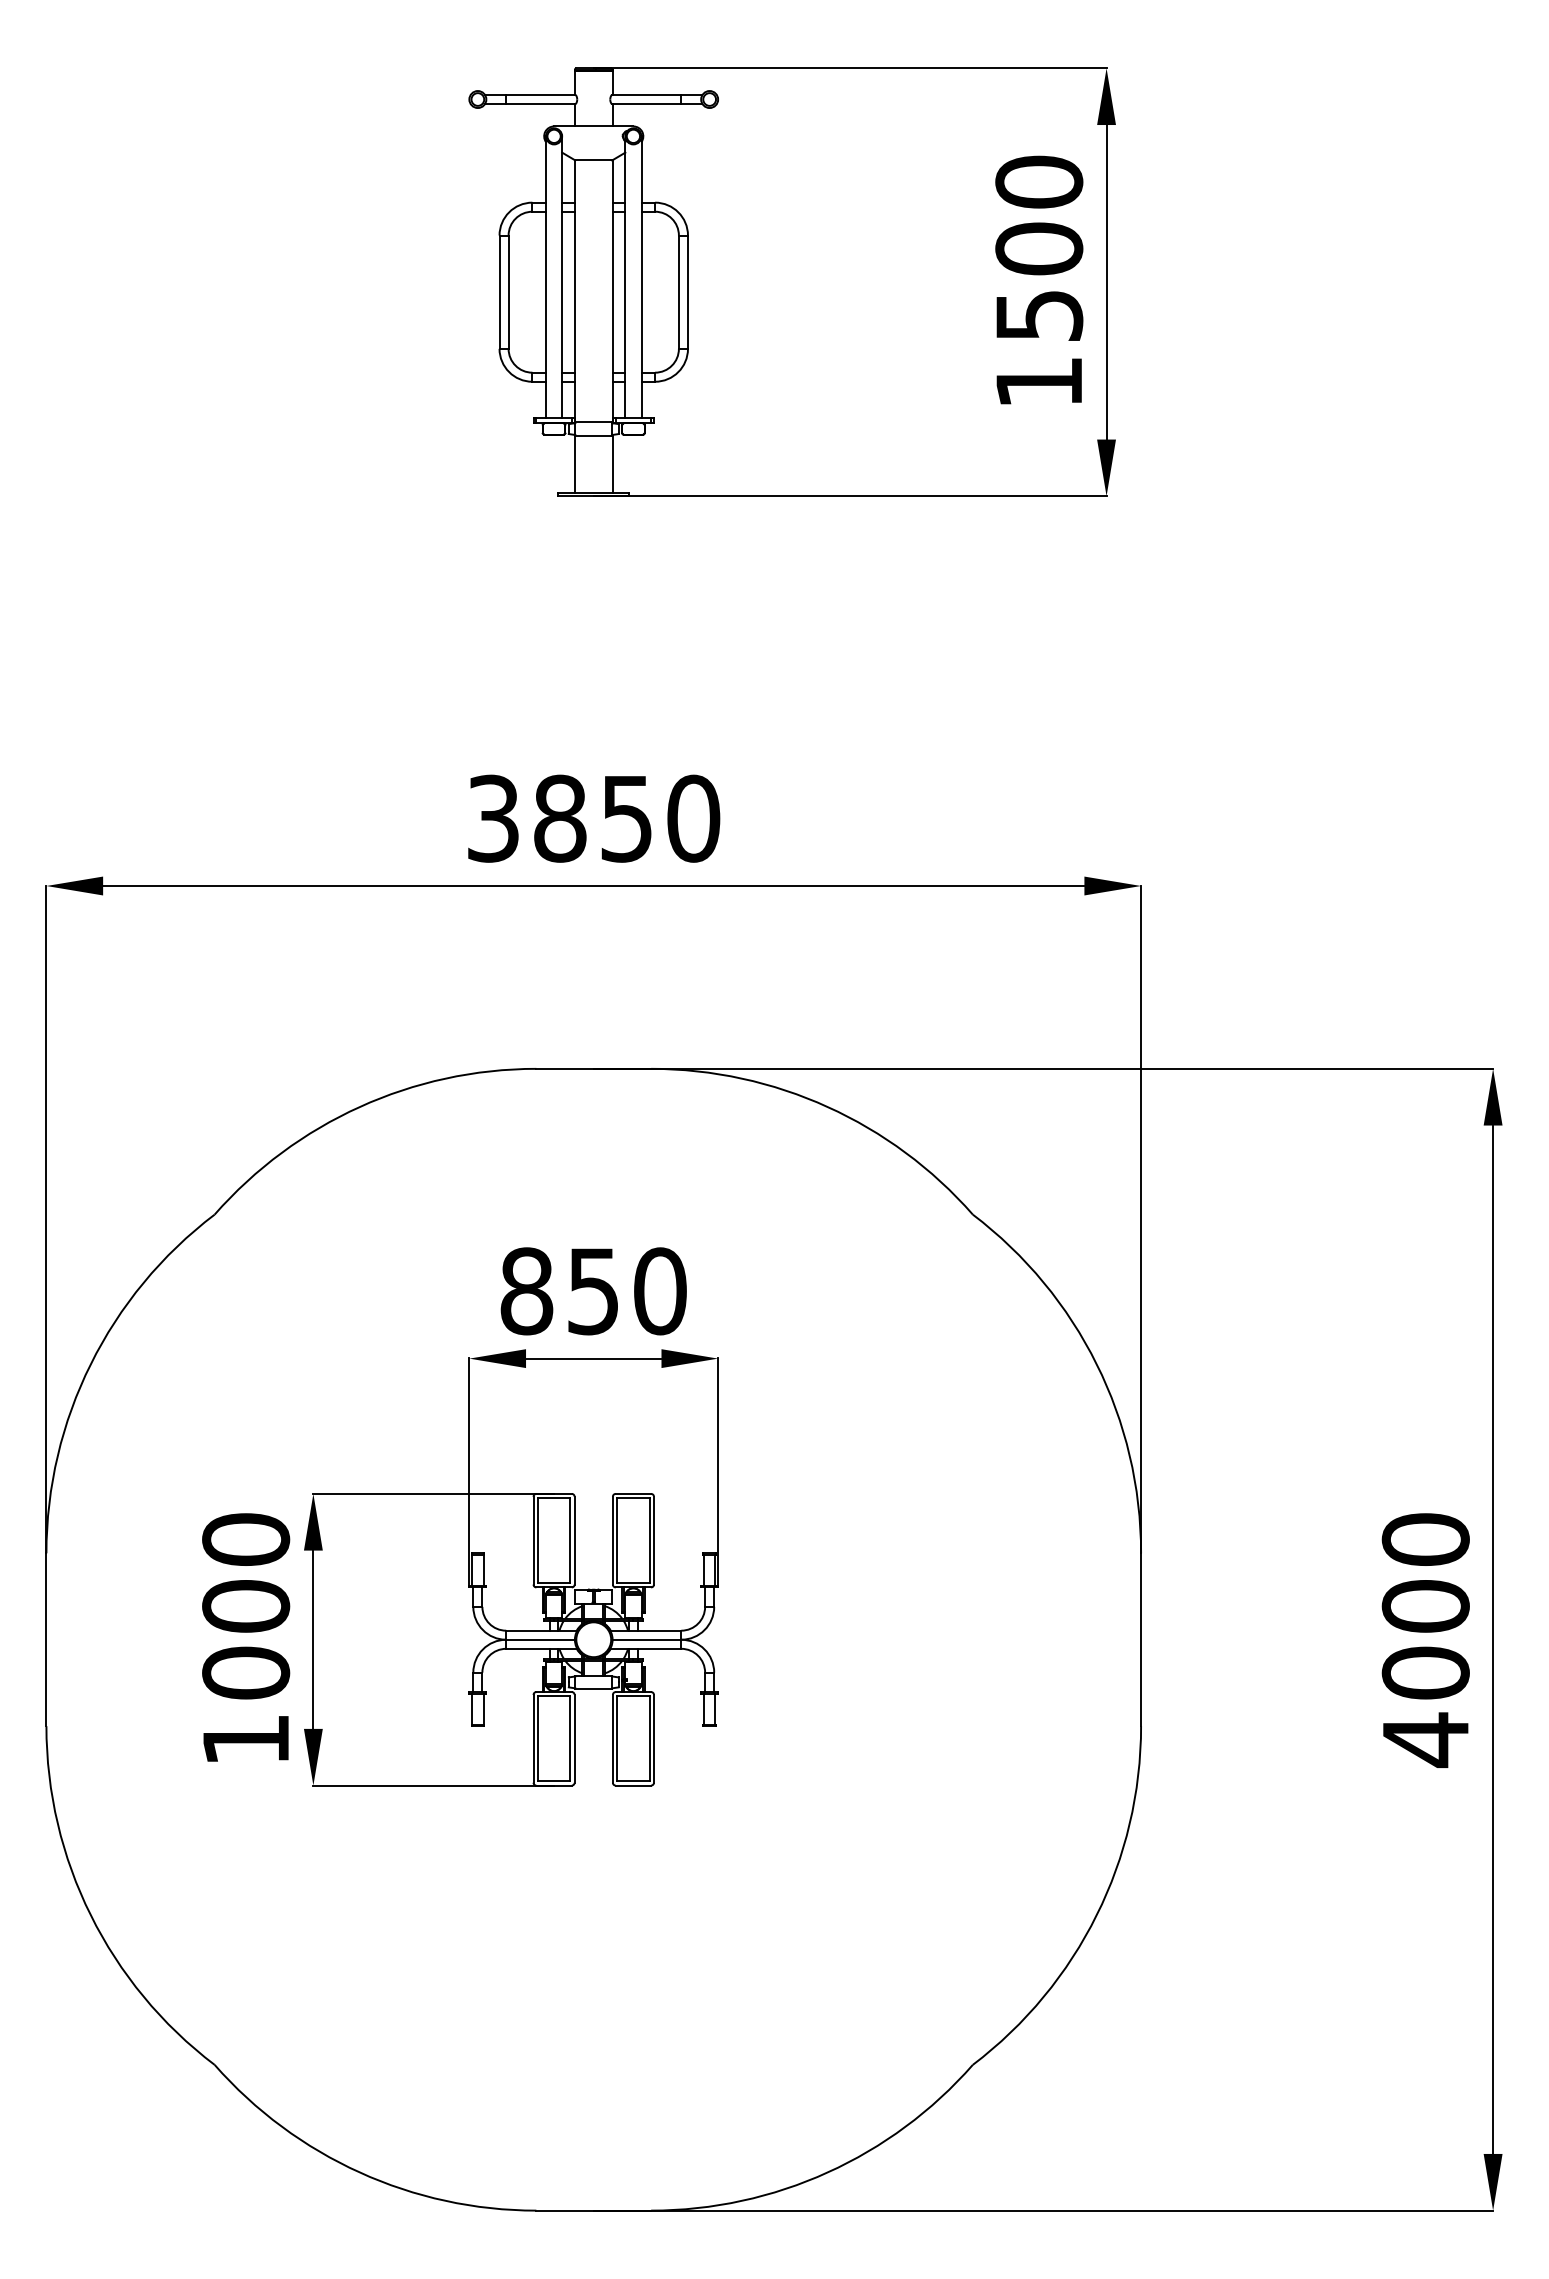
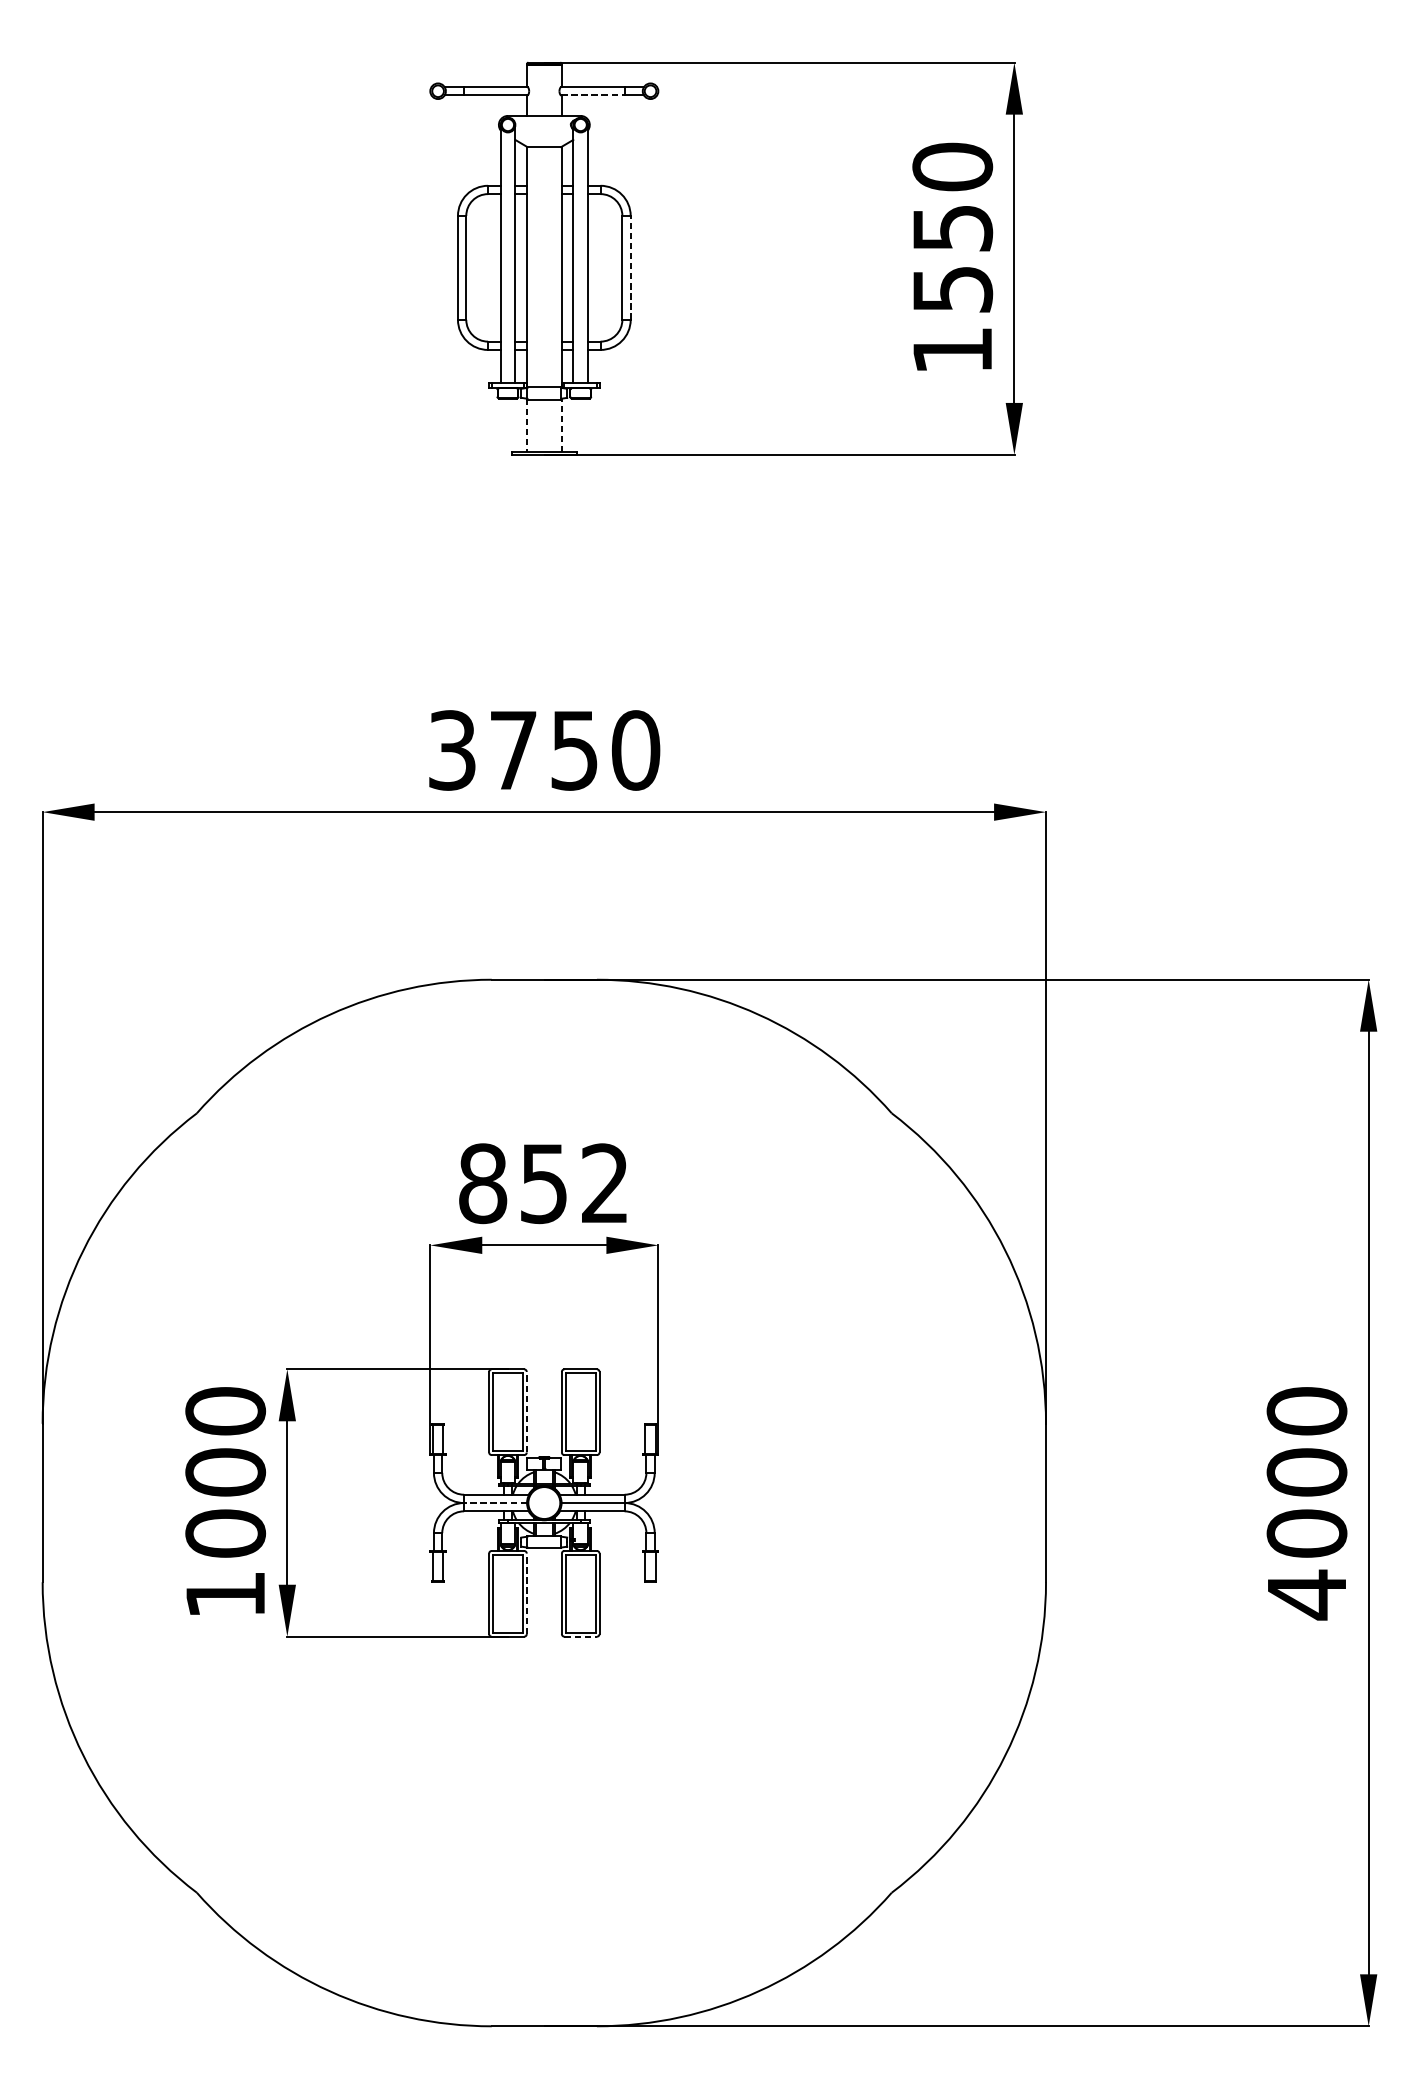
line: (646, 104) -> (592, 95), solid -> dashed
text: (1039, 248) -> (952, 227), 1500 -> 1550
line: (687, 292) -> (630, 268), solid -> dashed
line: (612, 463) -> (561, 424), solid -> dashed
line: (574, 464) -> (526, 425), solid -> dashed
text: (560, 818) -> (513, 750), 3850 -> 3750
text: (660, 1291) -> (605, 1183), 850 -> 852
line: (574, 1540) -> (526, 1412), solid -> dashed
line: (540, 1639) -> (495, 1502), solid -> dashed
line: (574, 1738) -> (526, 1593), solid -> dashed
line: (633, 1785) -> (580, 1636), solid -> dashed

